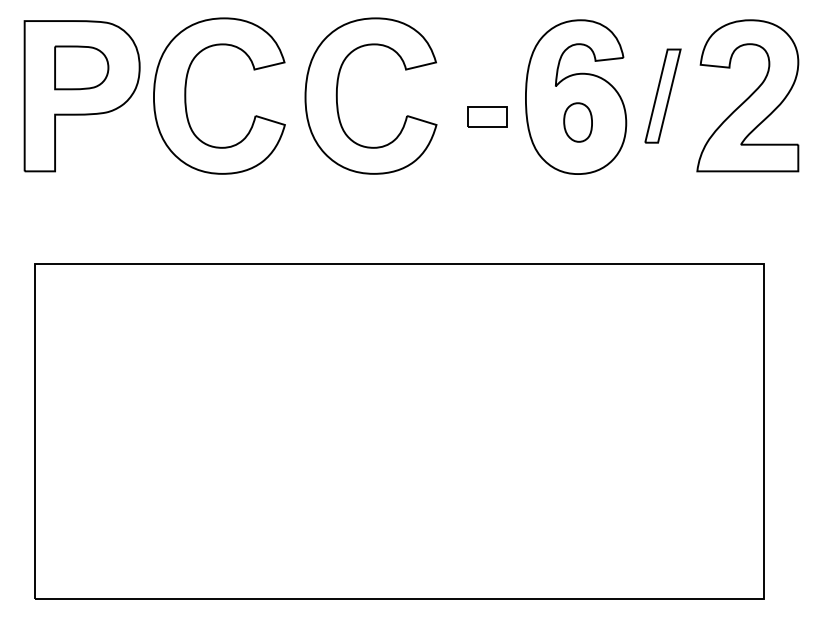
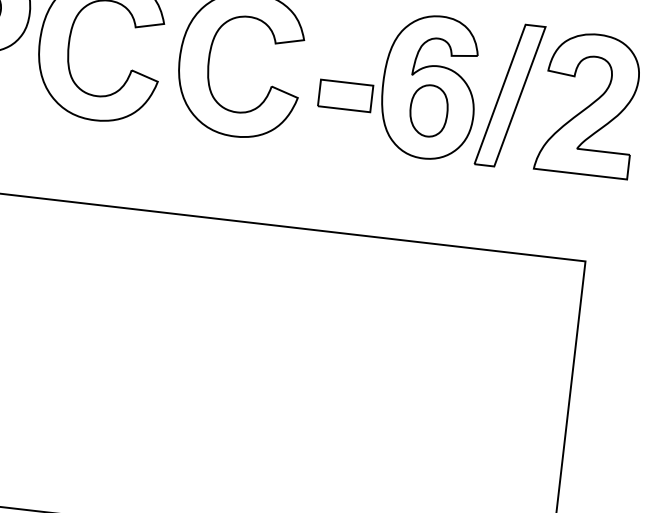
part: (662, 95) -> (509, 94), size x1.67
part: (487, 116) -> (345, 95), size x1.43
part: (577, 122) -> (428, 110), size x1.43

